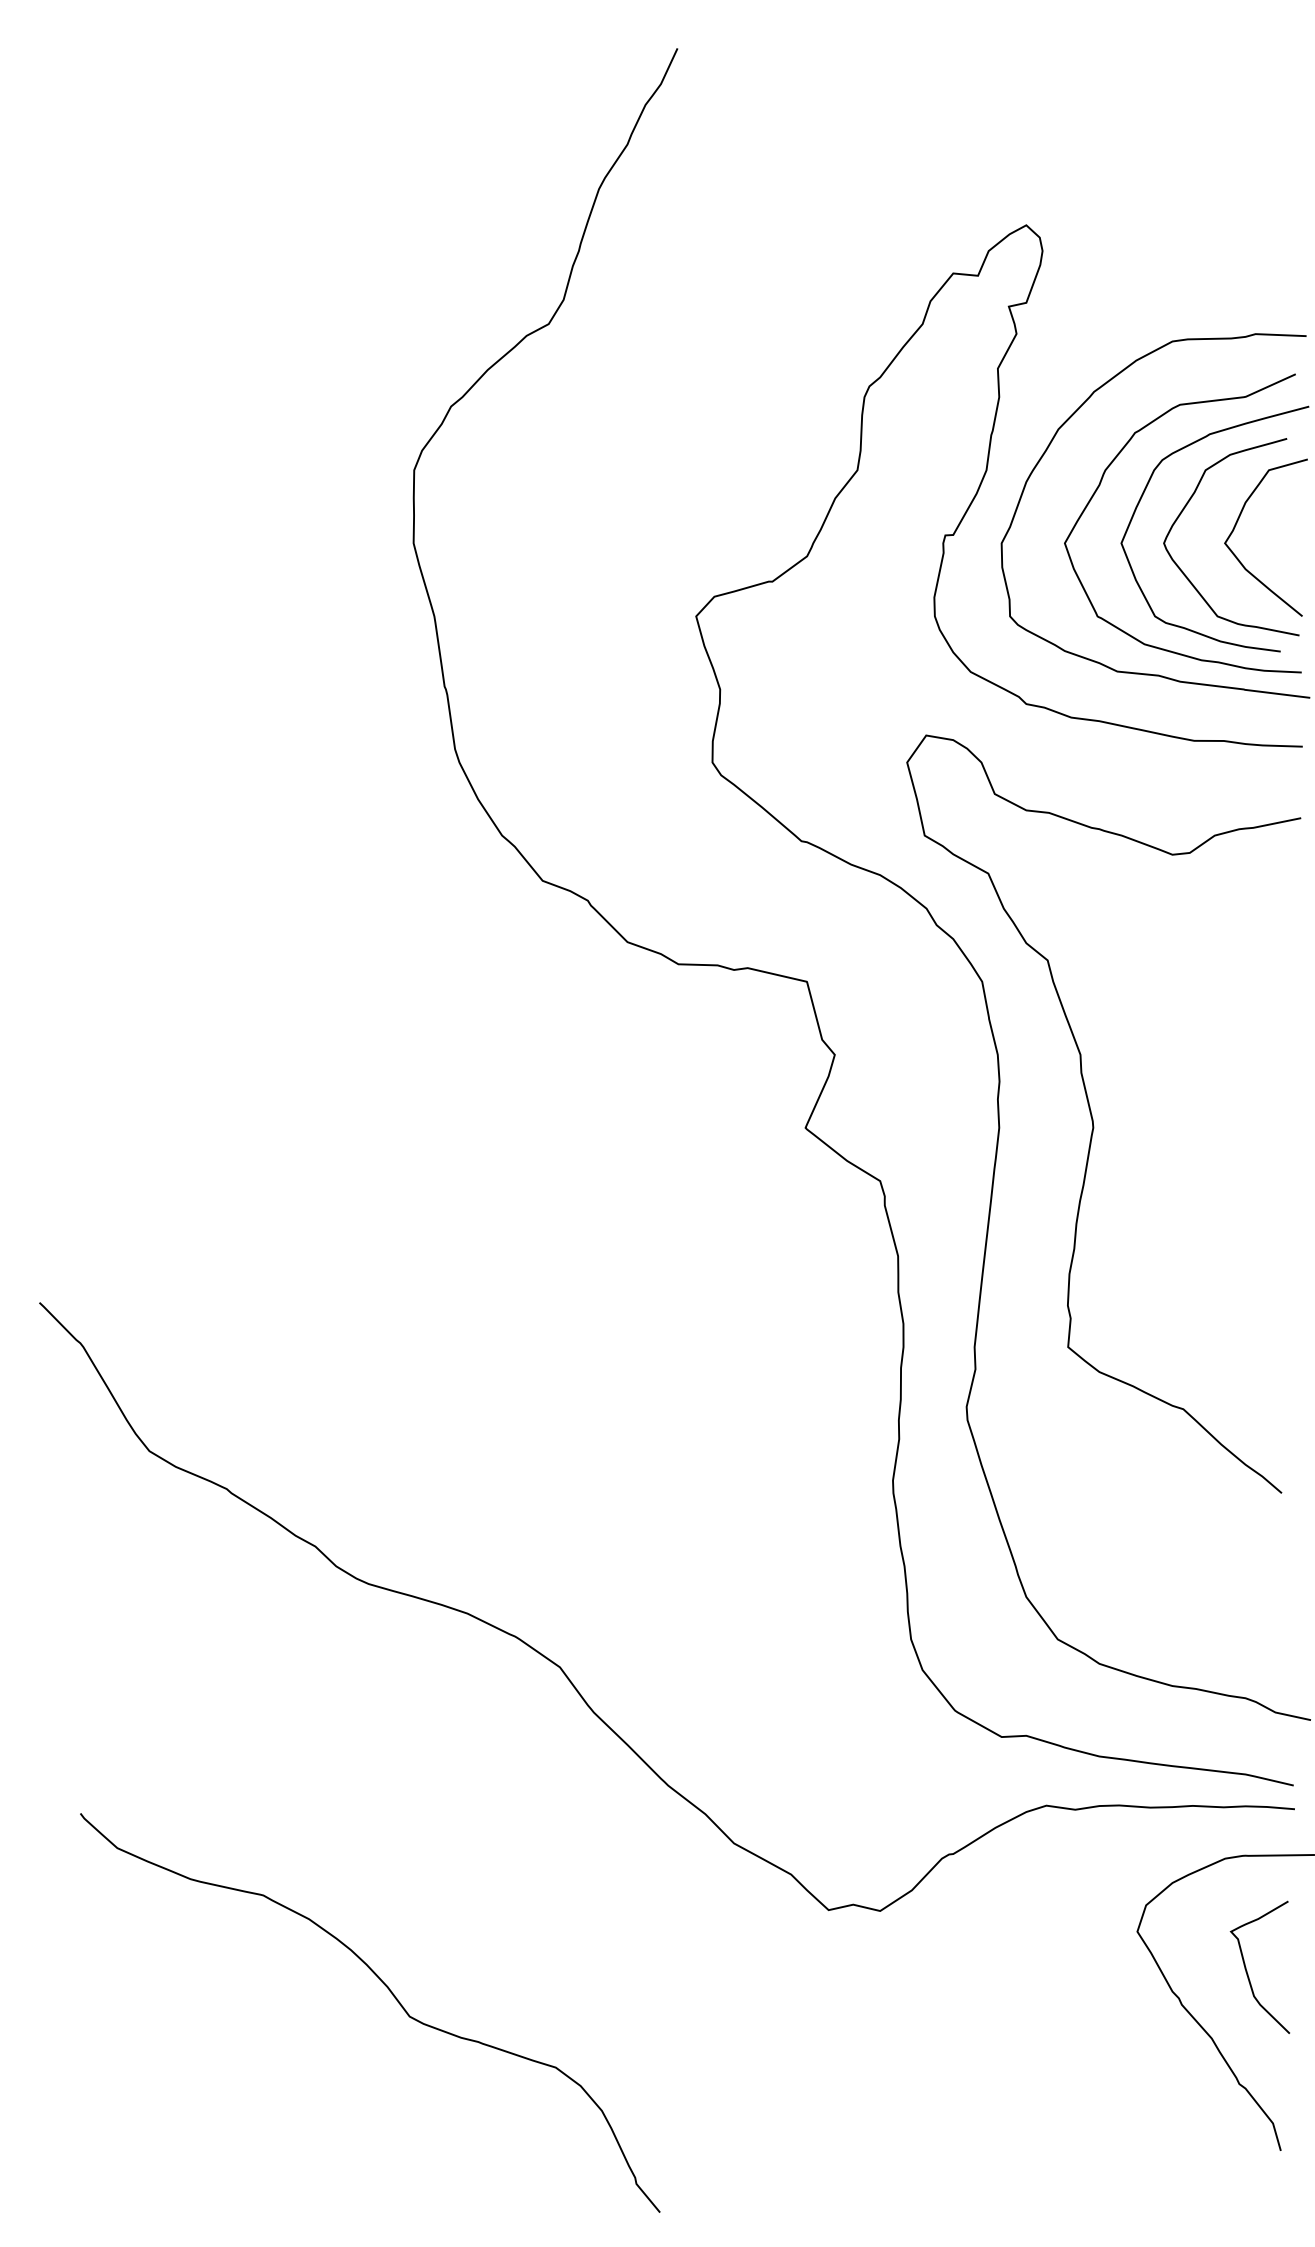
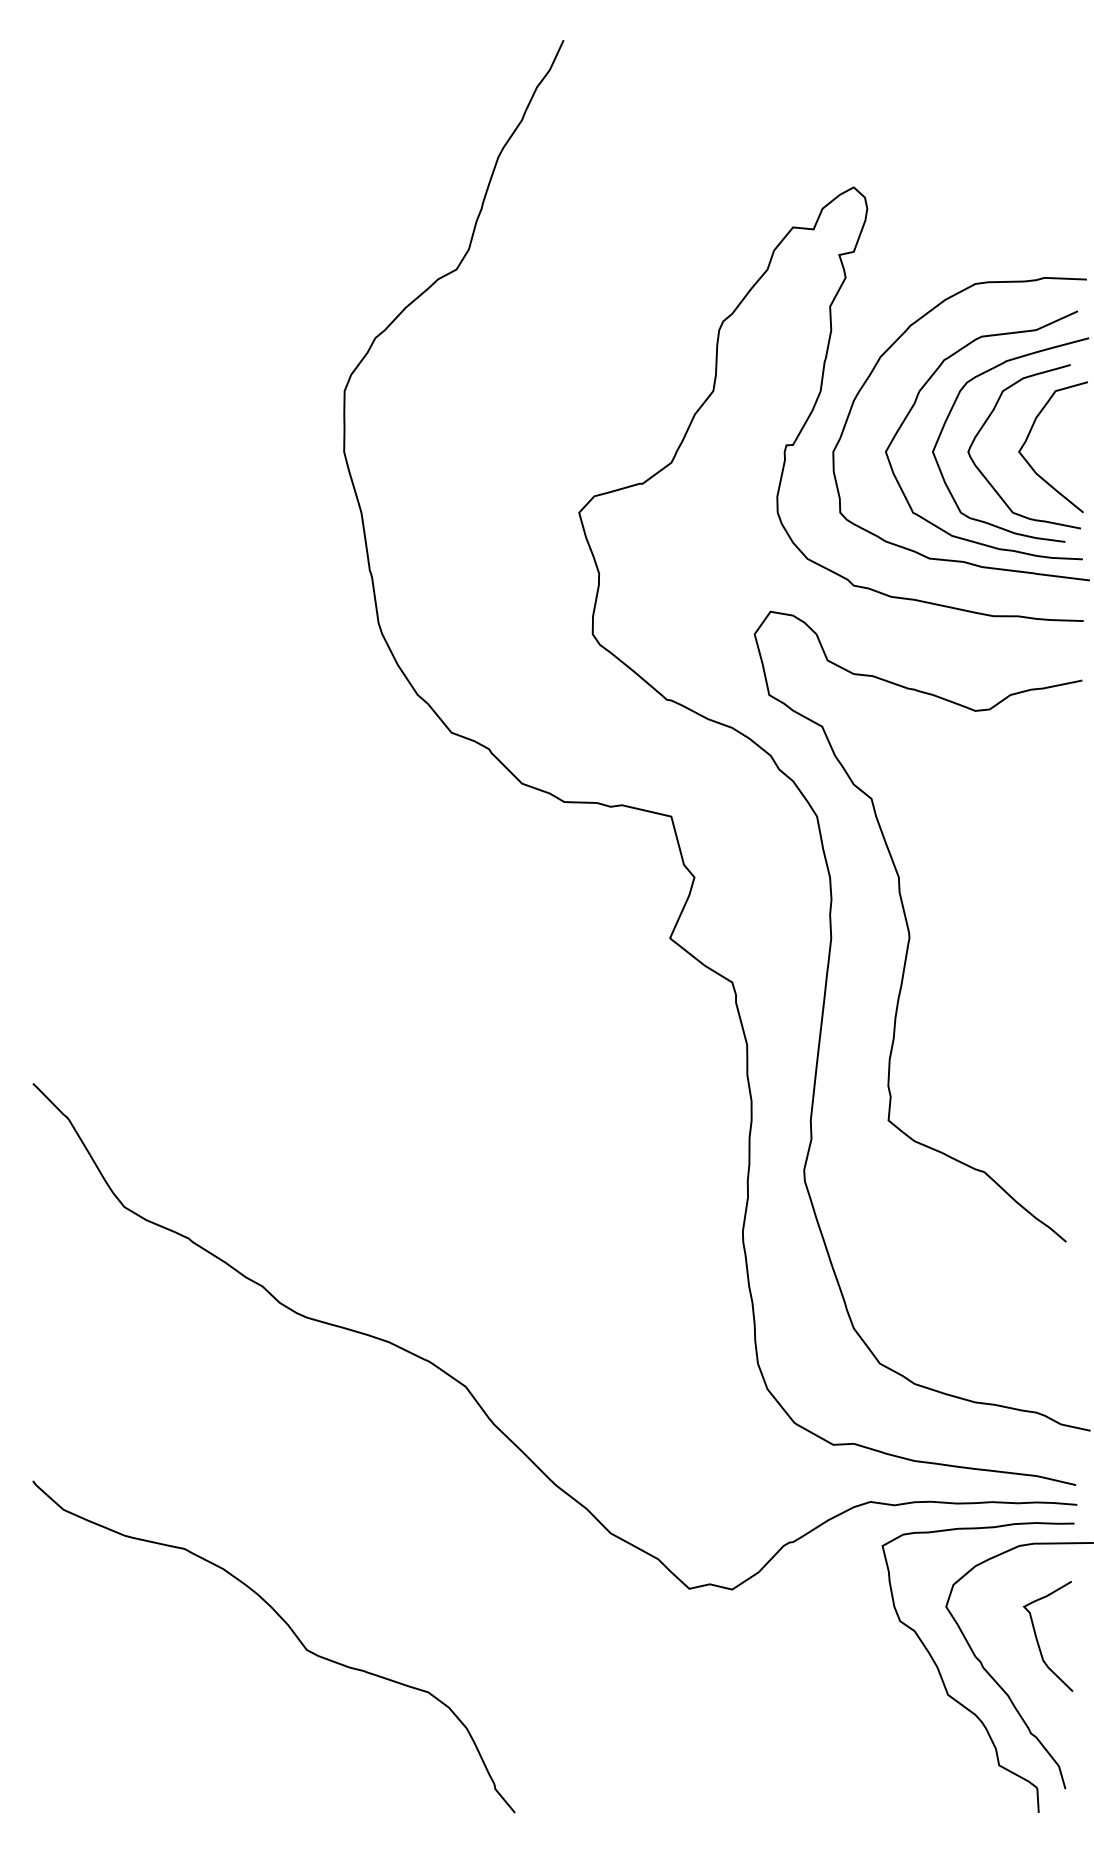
curve: (394, 1998) -> (294, 1634), moved
curve: (1133, 2018) -> (942, 1678), added

